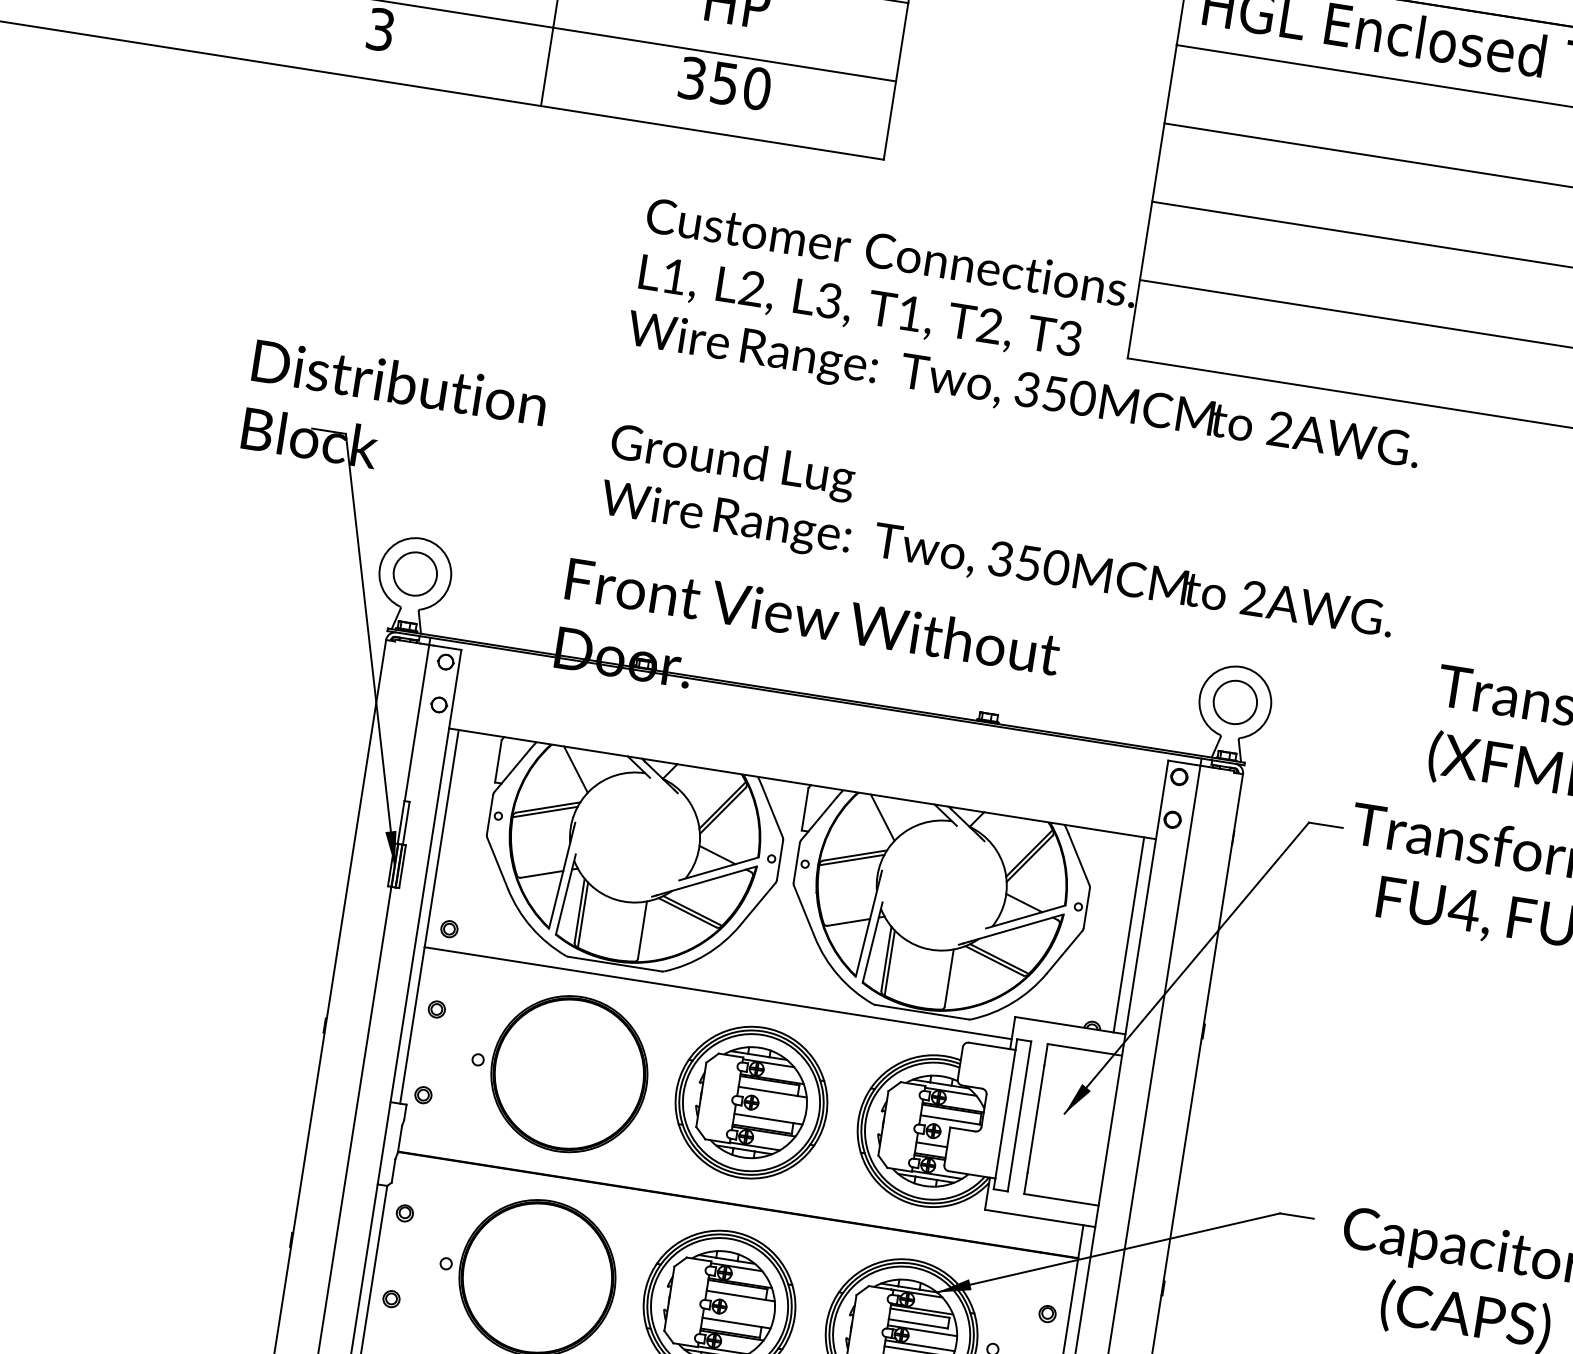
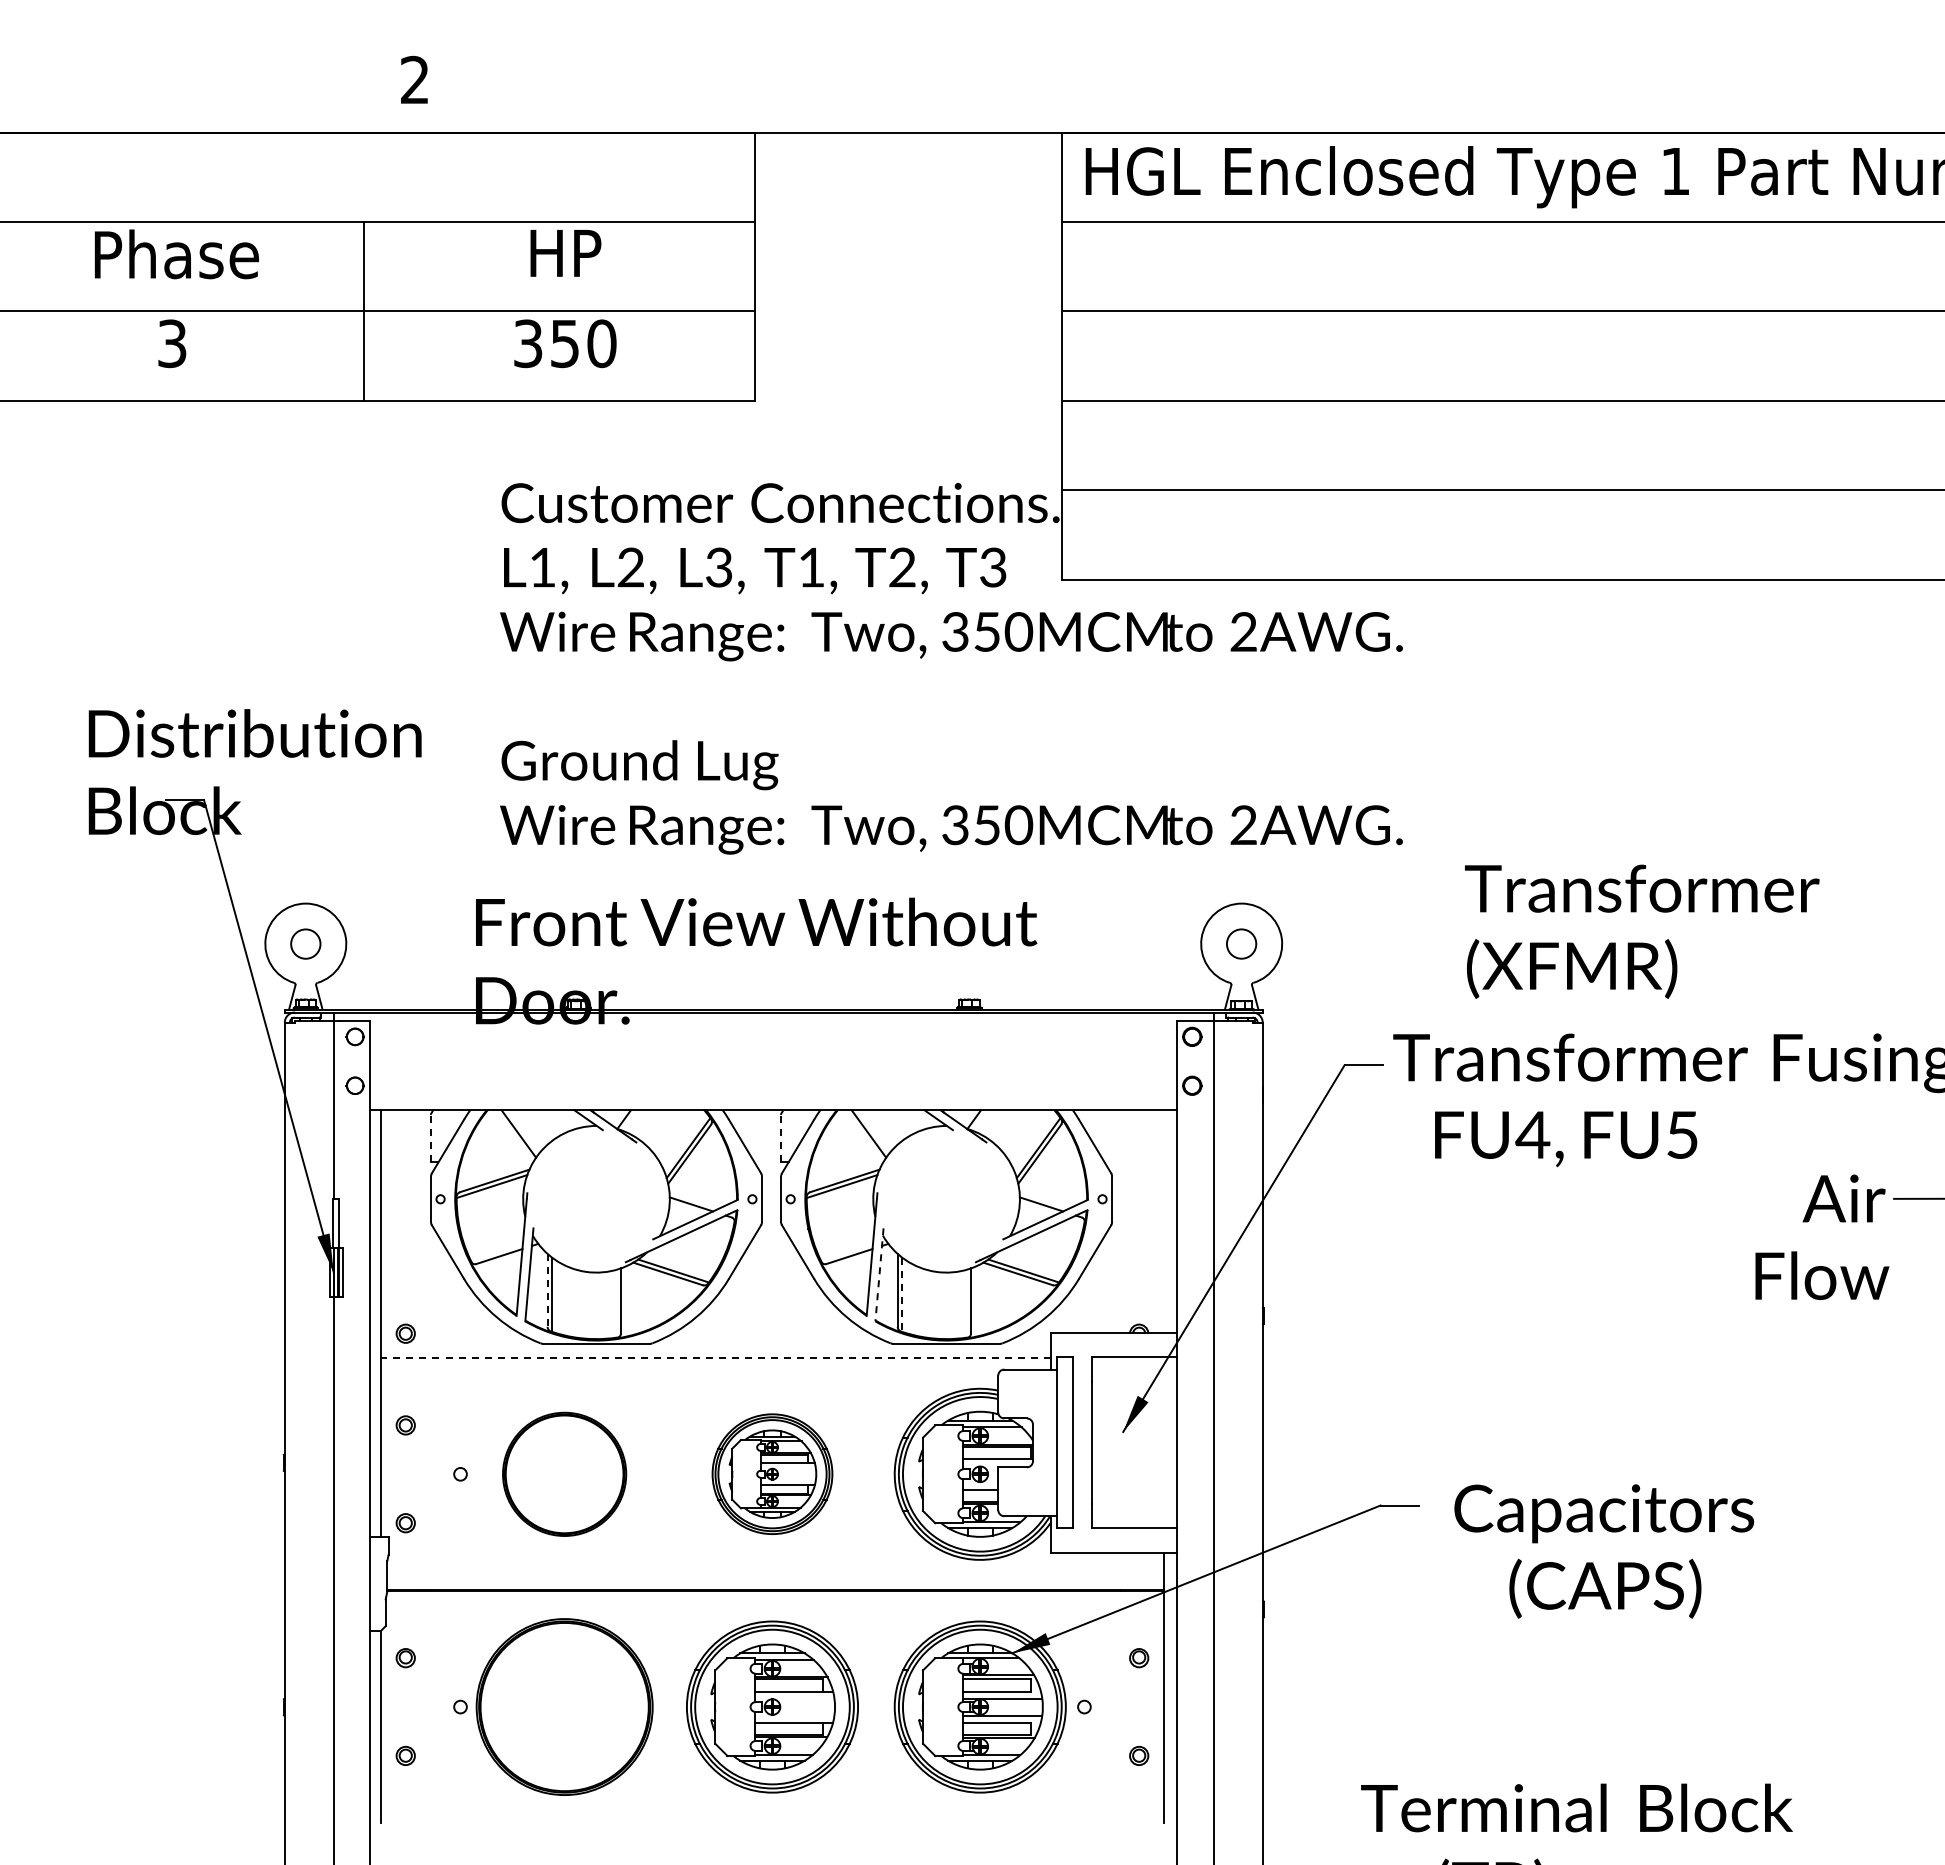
circle: (415, 573) -> (305, 943), size x0.6
circle: (1235, 701) -> (1241, 943), size x0.6
line: (498, 760) -> (431, 1137), solid -> dashed
line: (805, 808) -> (781, 1137), solid -> dashed
line: (579, 910) -> (547, 1290), solid -> dashed
line: (1128, 934) -> (1163, 1221), removed
line: (872, 942) -> (879, 1274), solid -> dashed
line: (889, 963) -> (902, 1295), solid -> dashed
line: (718, 993) -> (716, 1358), solid -> dashed
part: (569, 1074) -> (564, 1474), size x0.7
part: (751, 1101) -> (772, 1473), size x0.7

